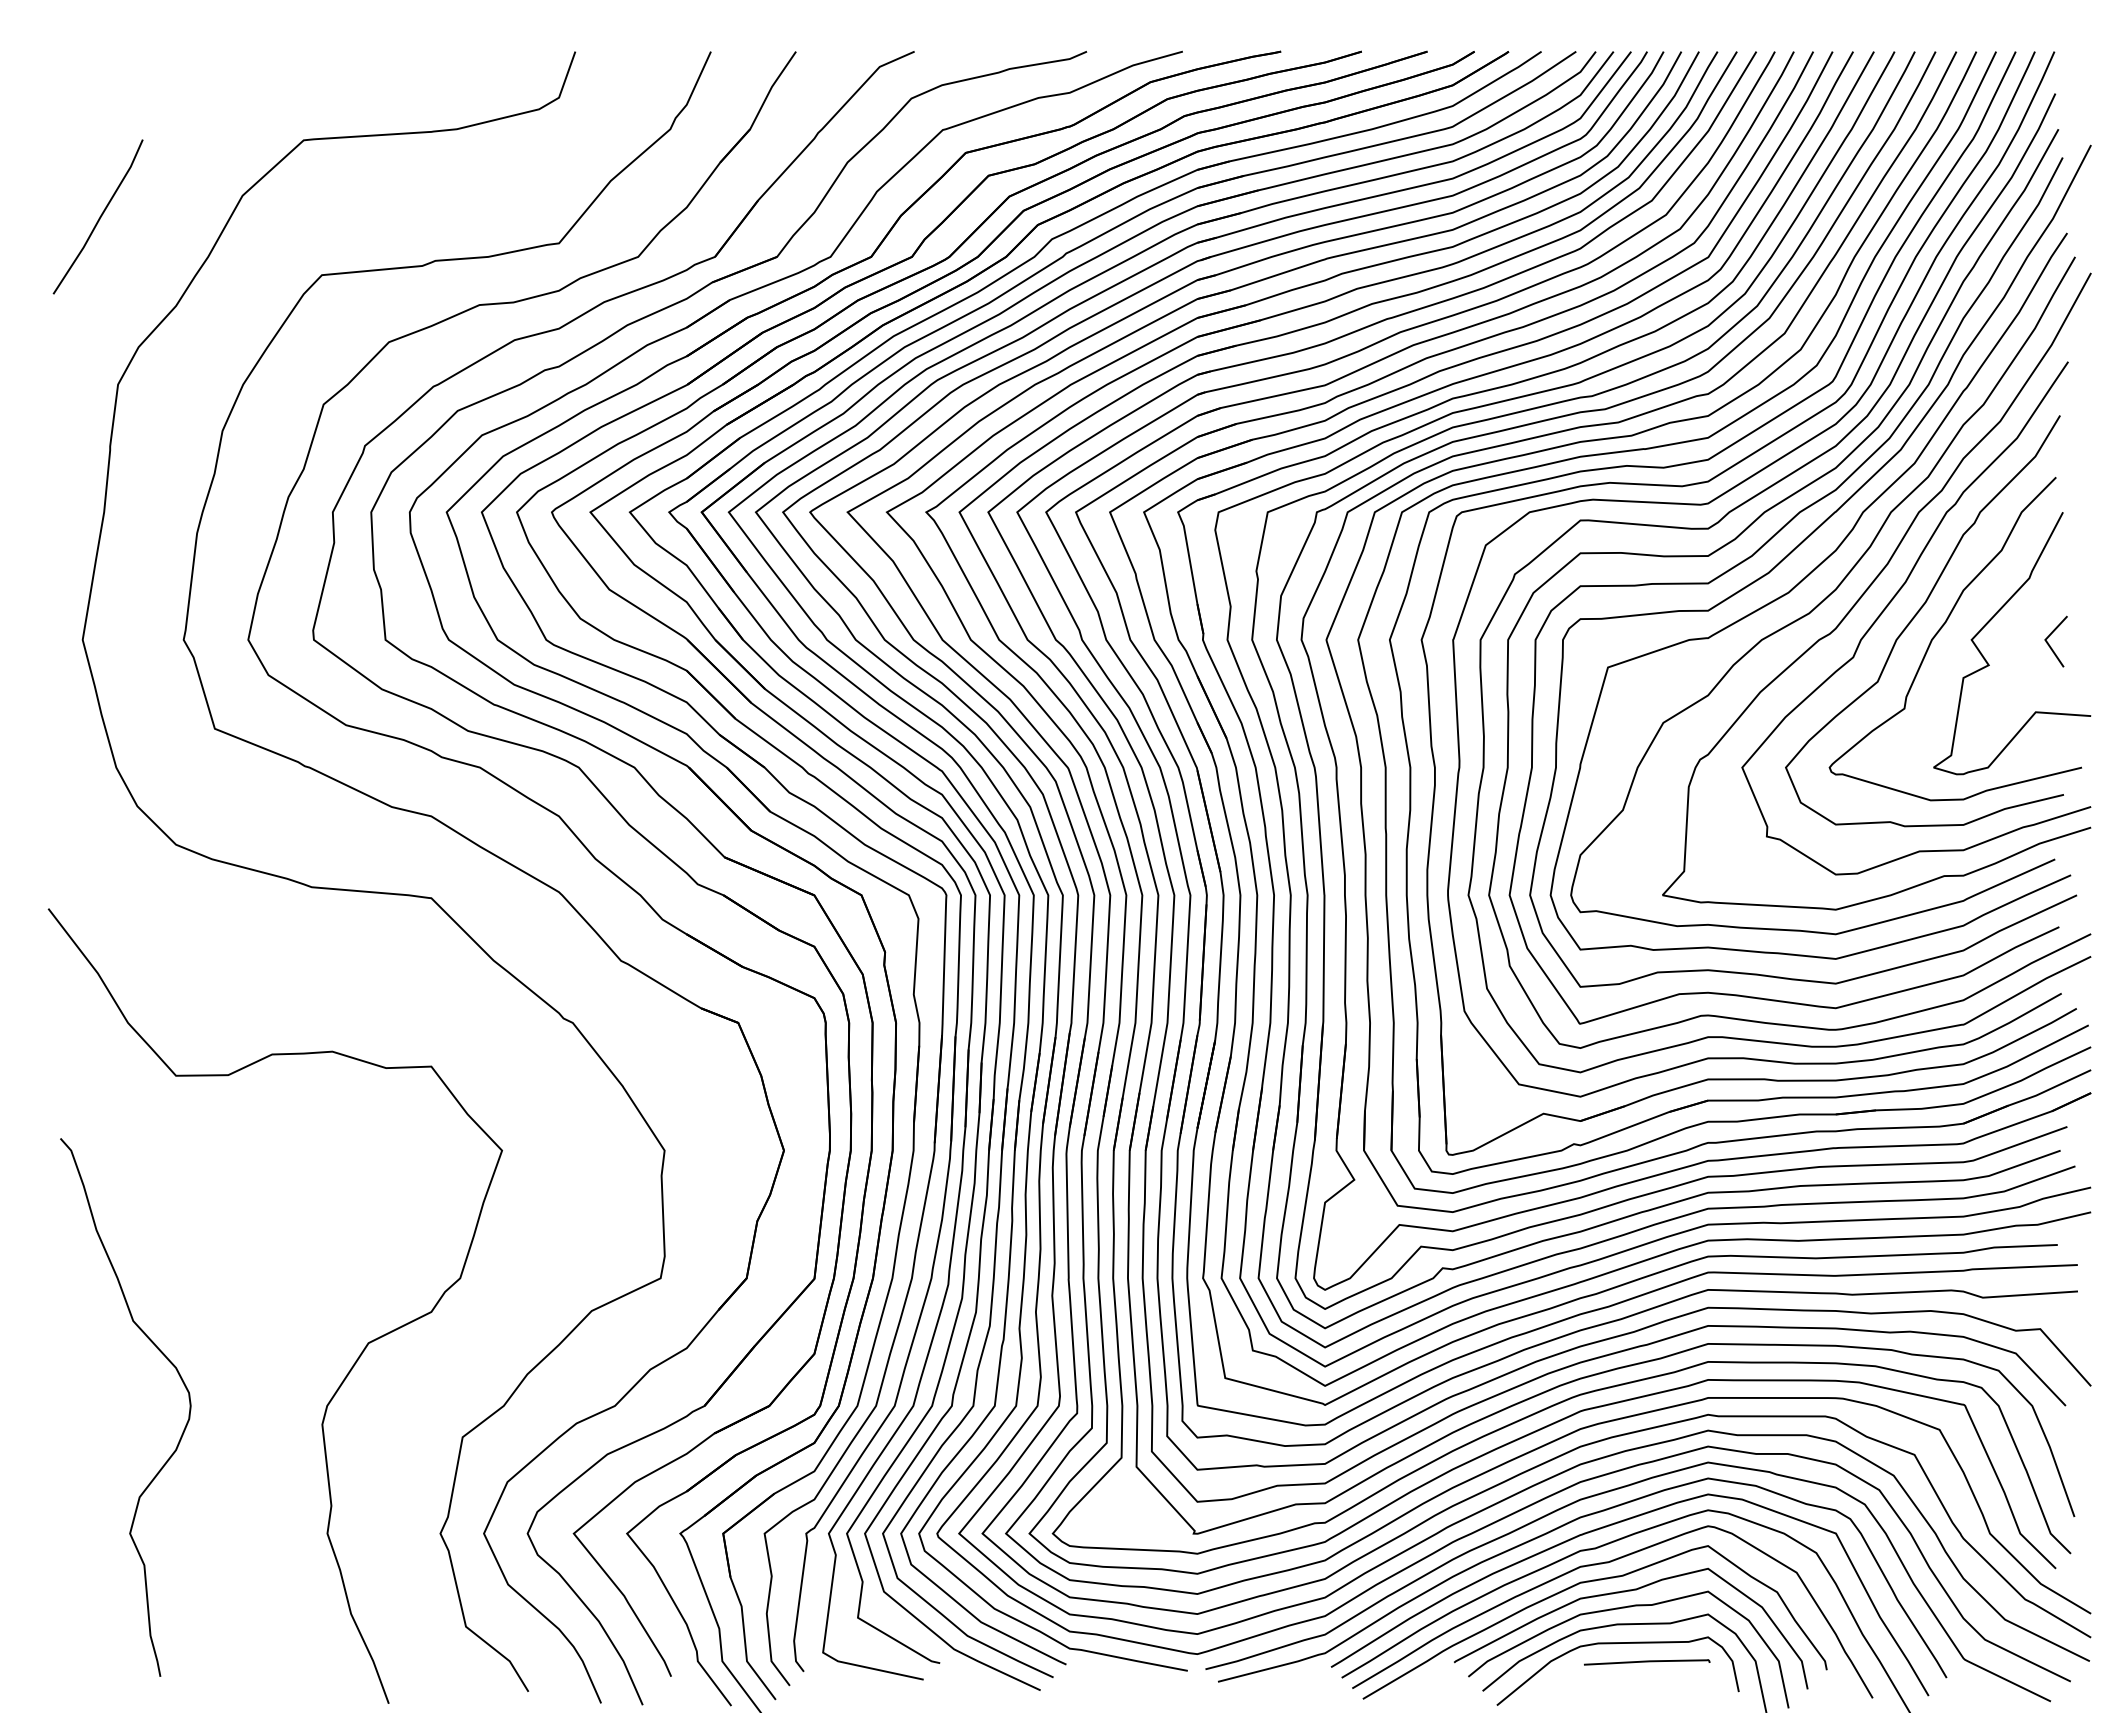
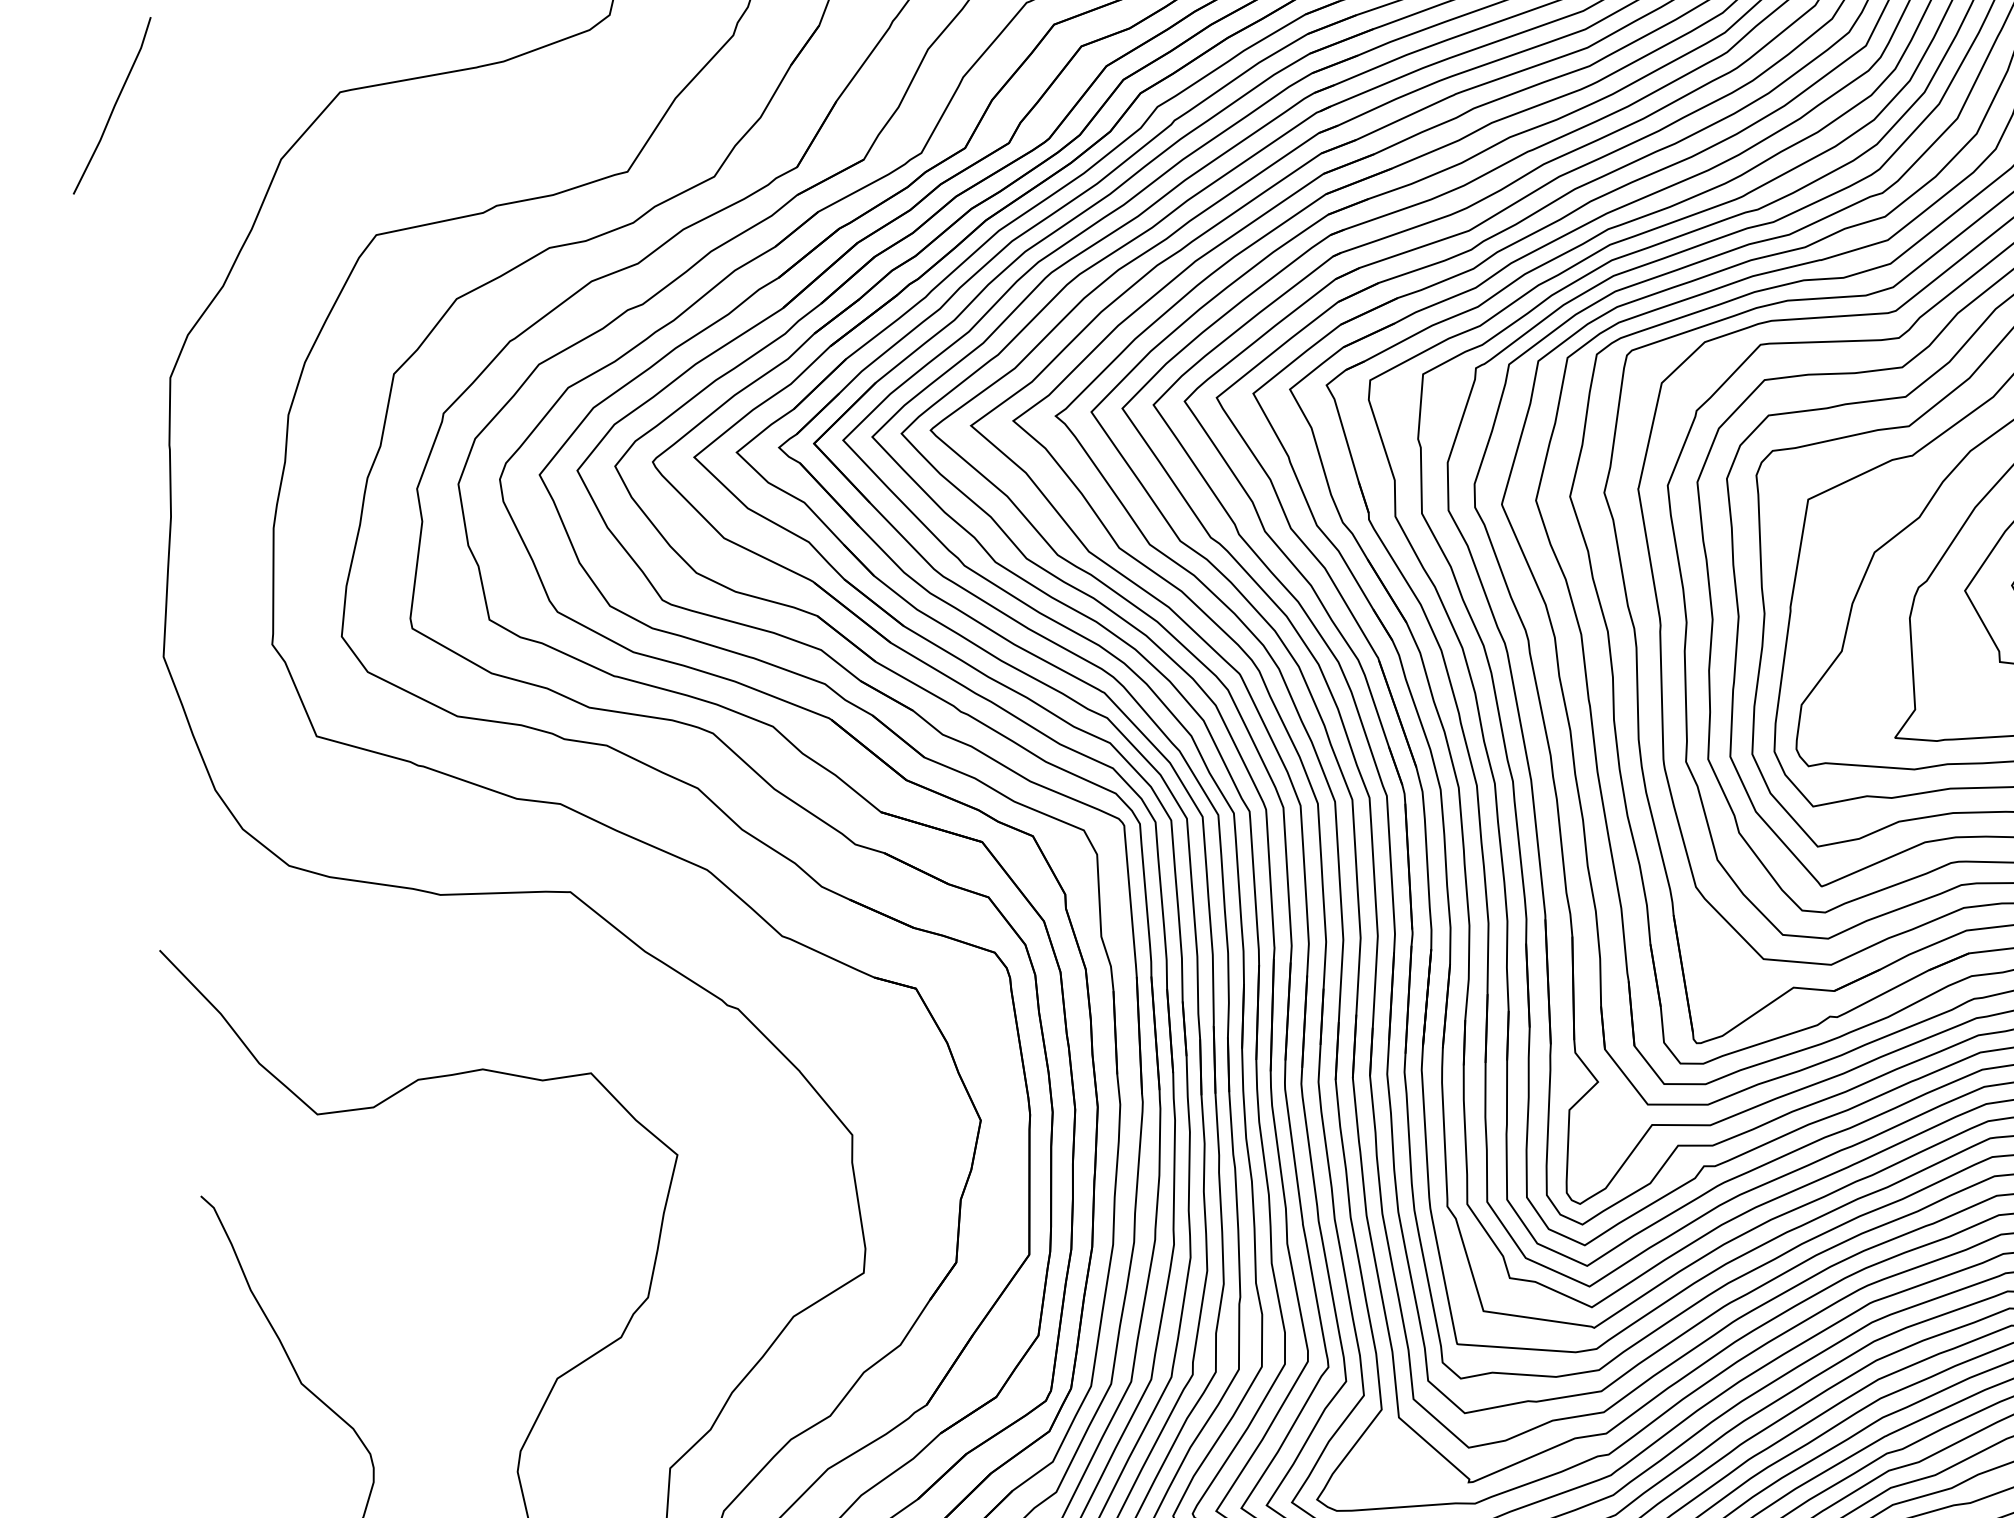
line: (99, 216) -> (113, 105), moved

